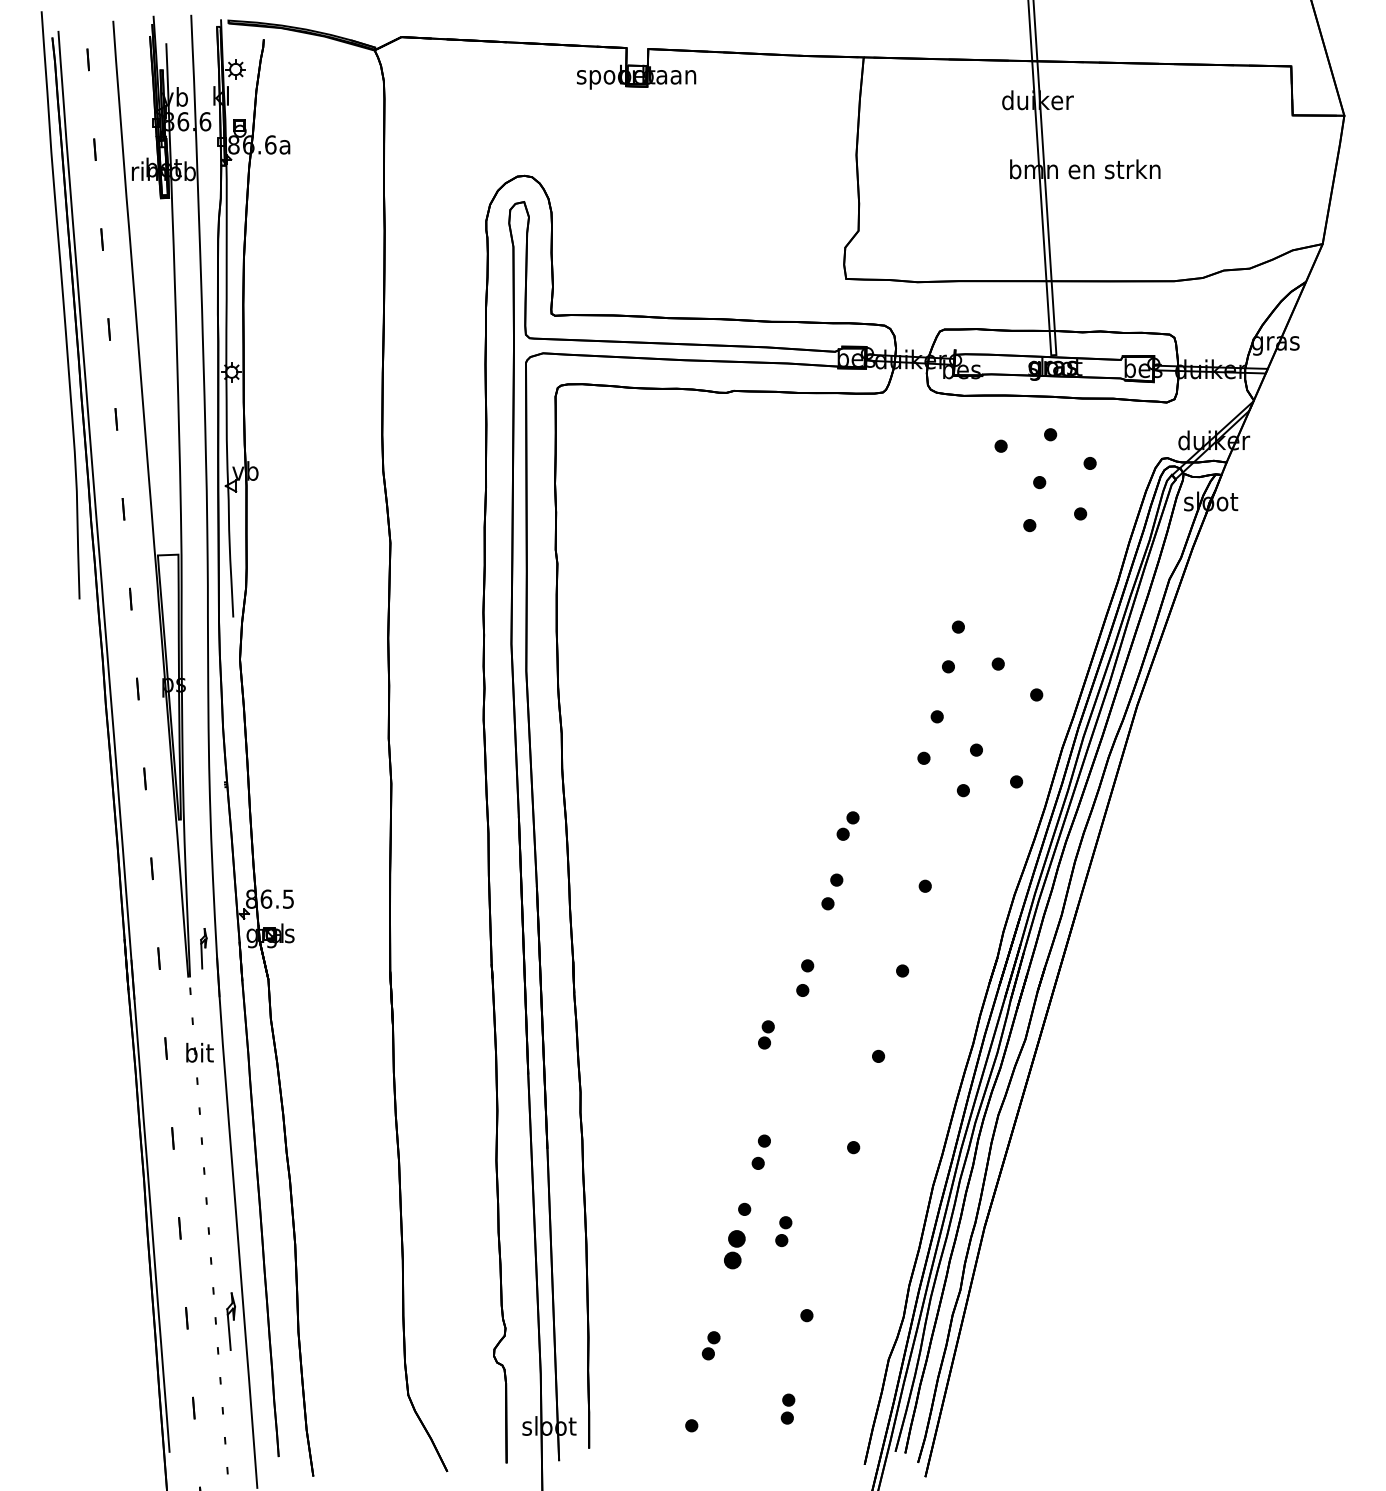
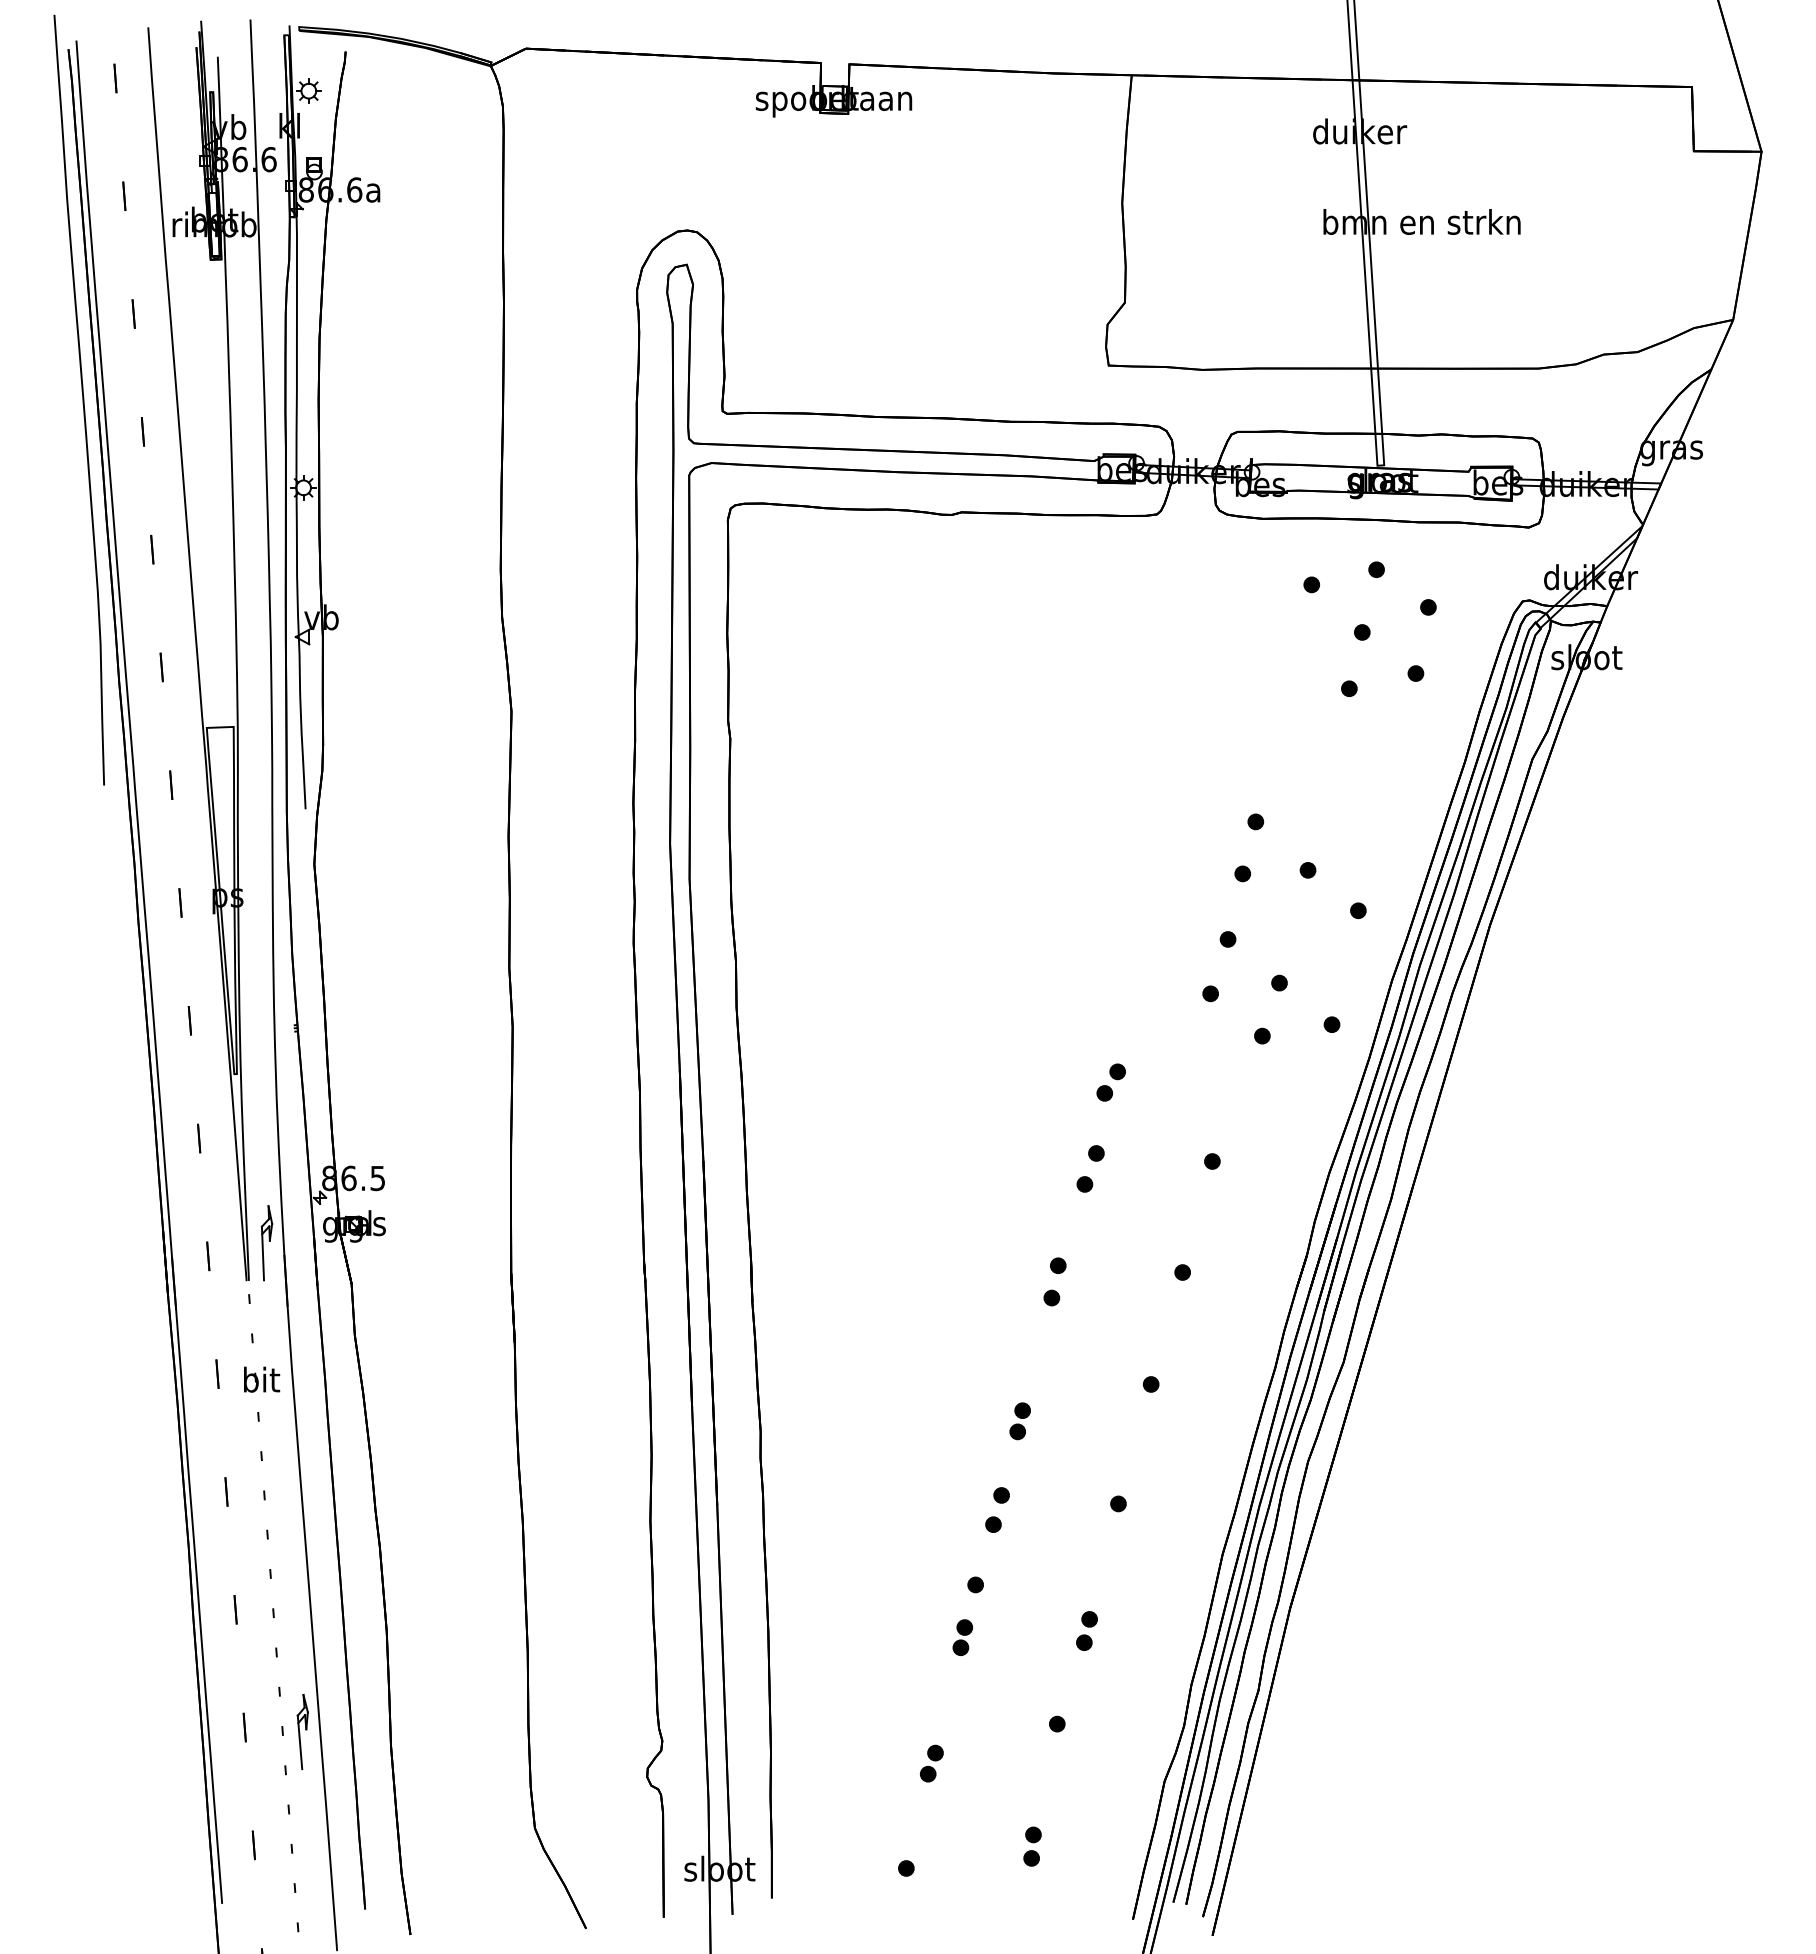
part: (203, 948) -> (266, 1243), size x1.43
part: (765, 1035) -> (1019, 1421), moved
part: (783, 1231) -> (1086, 1630), moved
part: (734, 1249) -> (962, 1637), size x0.71

